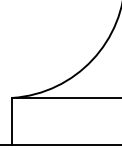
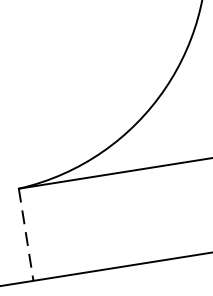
line: (12, 121) -> (26, 235), solid -> dashed

